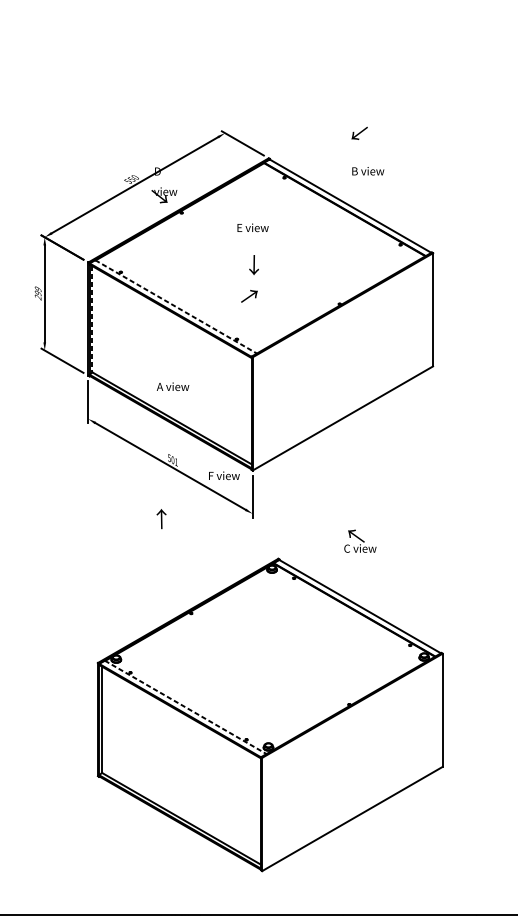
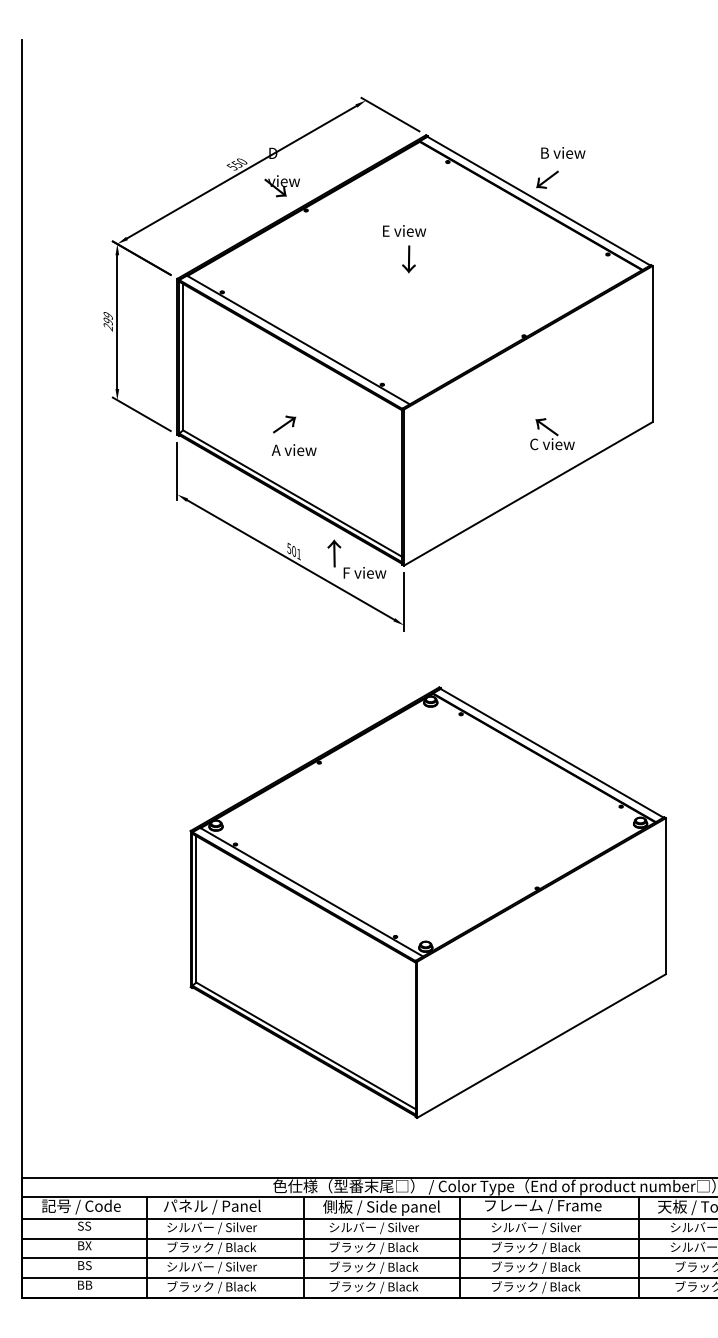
text: (359, 133) -> (547, 179), moved
text: (253, 265) -> (408, 259), moved
text: (249, 296) -> (284, 424), moved
line: (176, 307) -> (298, 340), dashed -> solid
line: (92, 319) -> (183, 357), dashed -> solid
text: (161, 519) -> (334, 553), moved
text: (360, 541) -> (552, 434), moved
line: (185, 707) -> (311, 892), dashed -> solid

